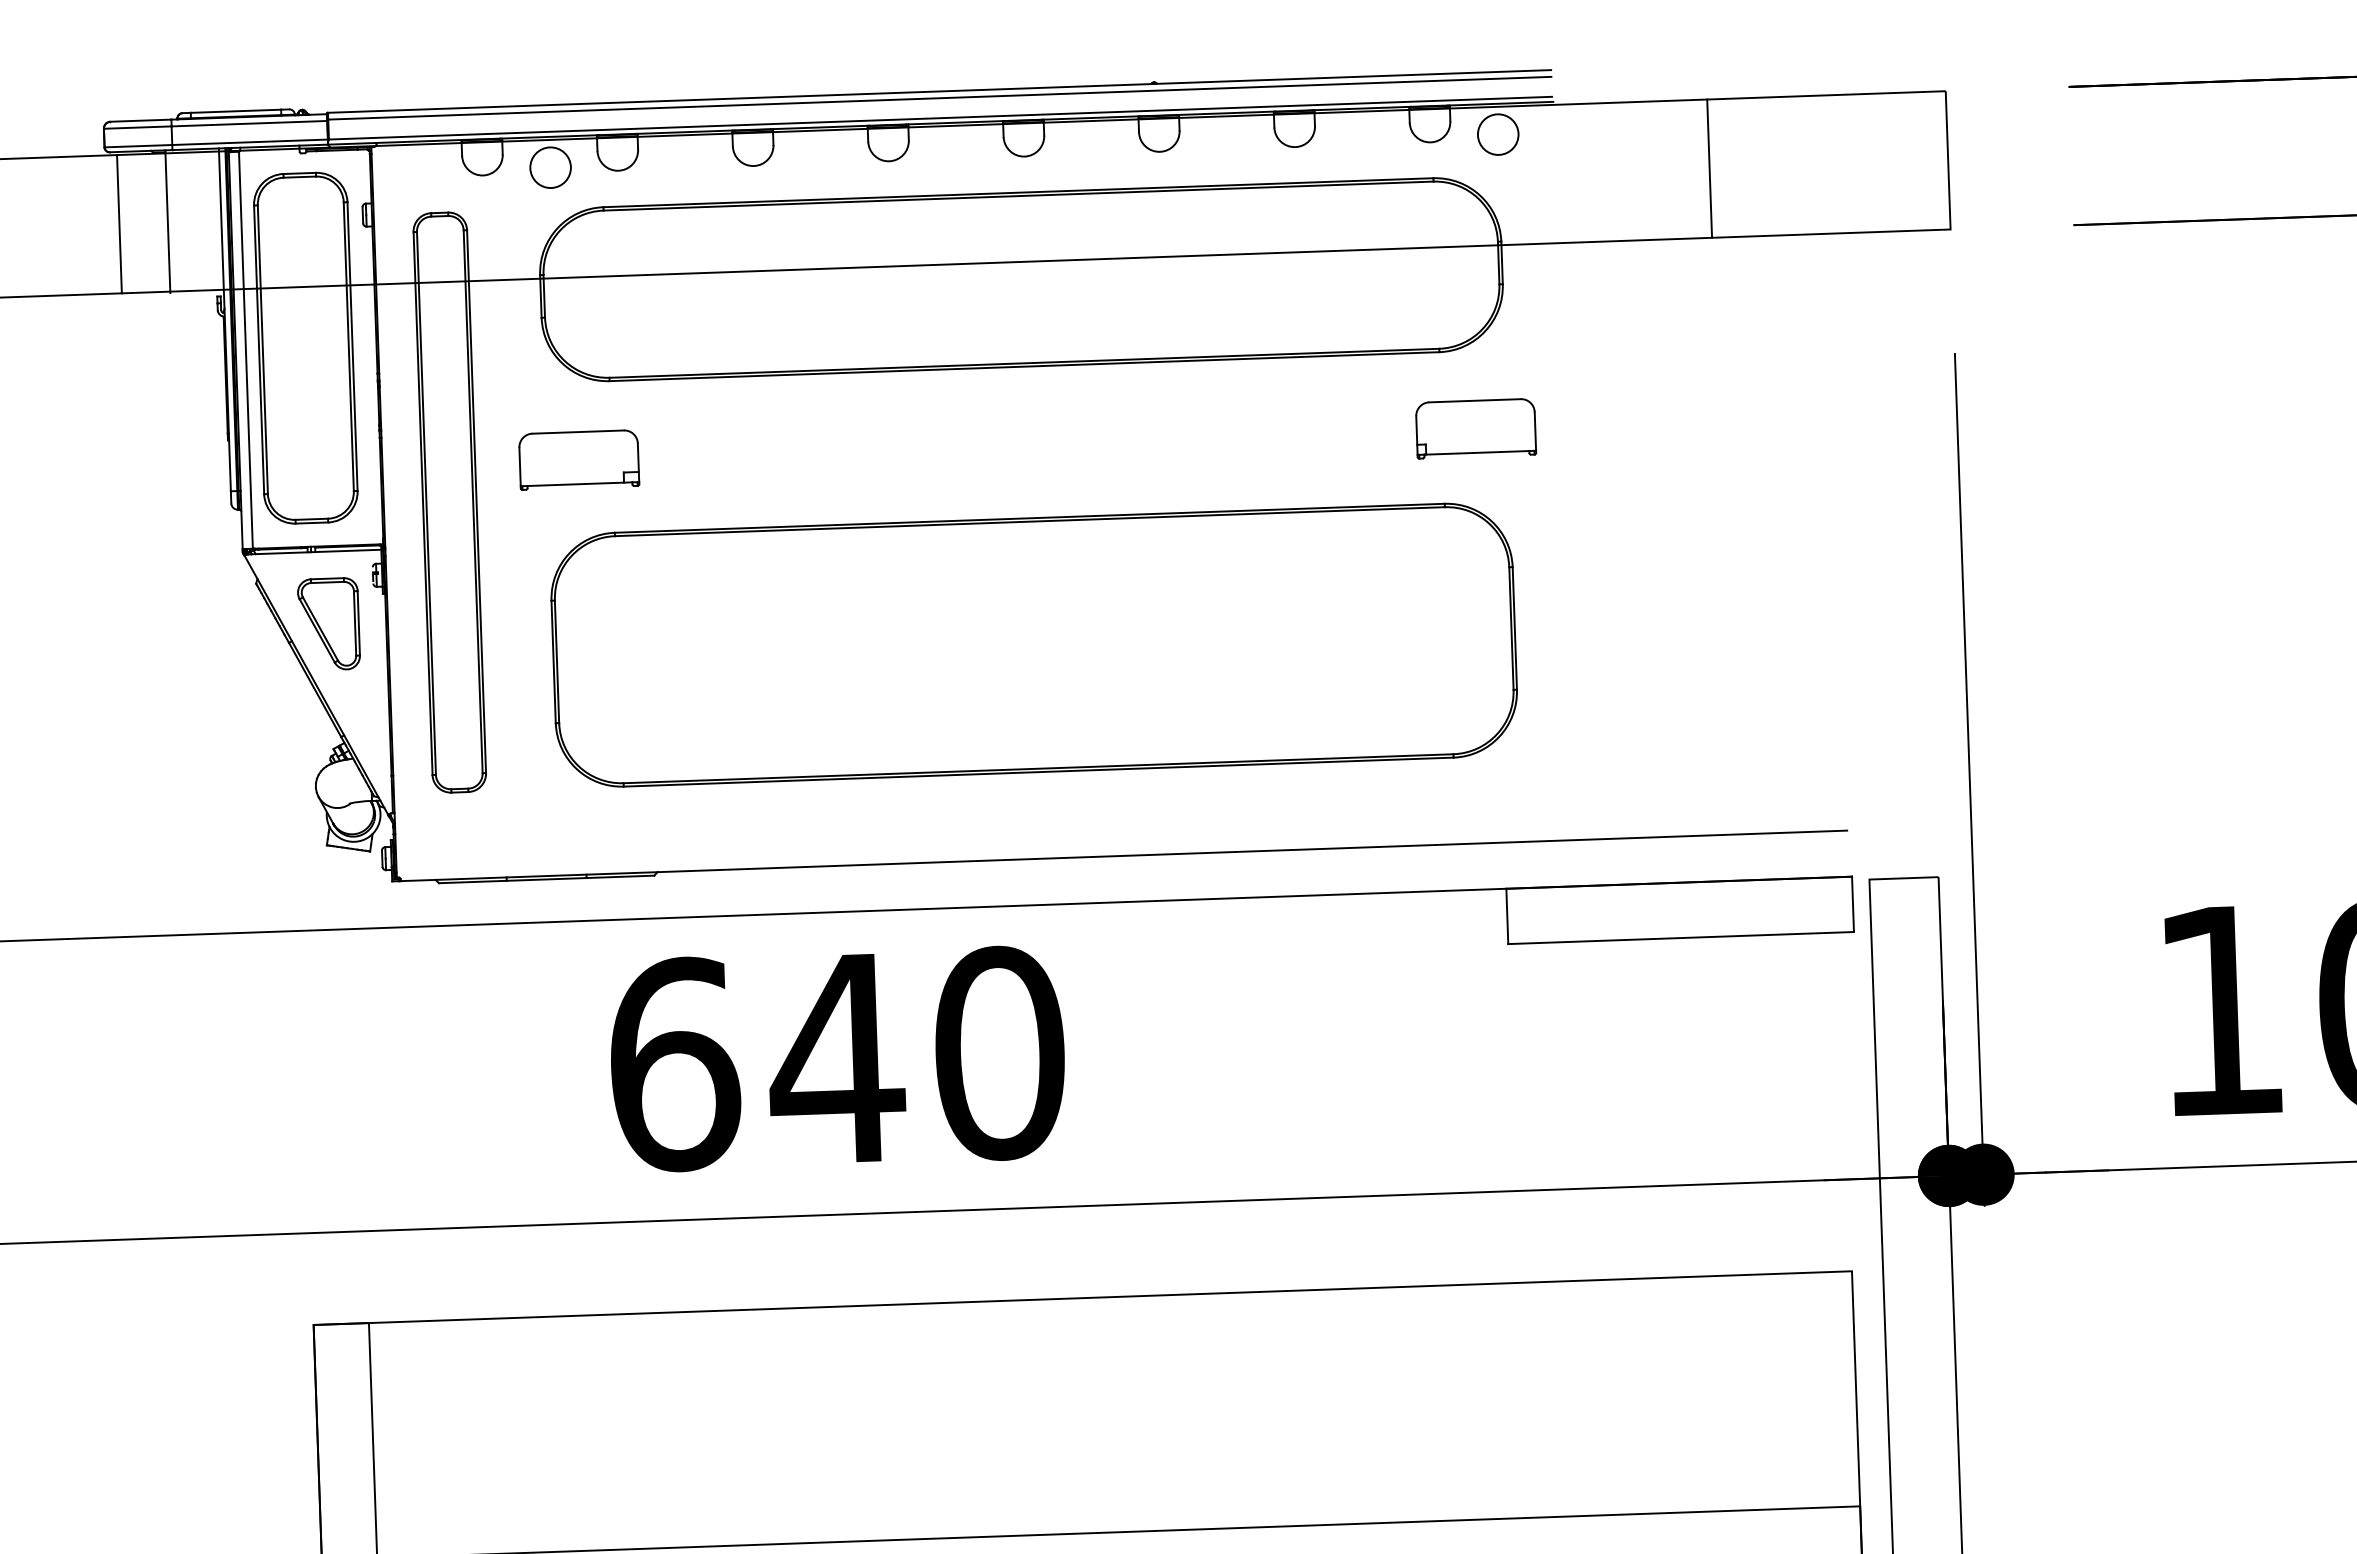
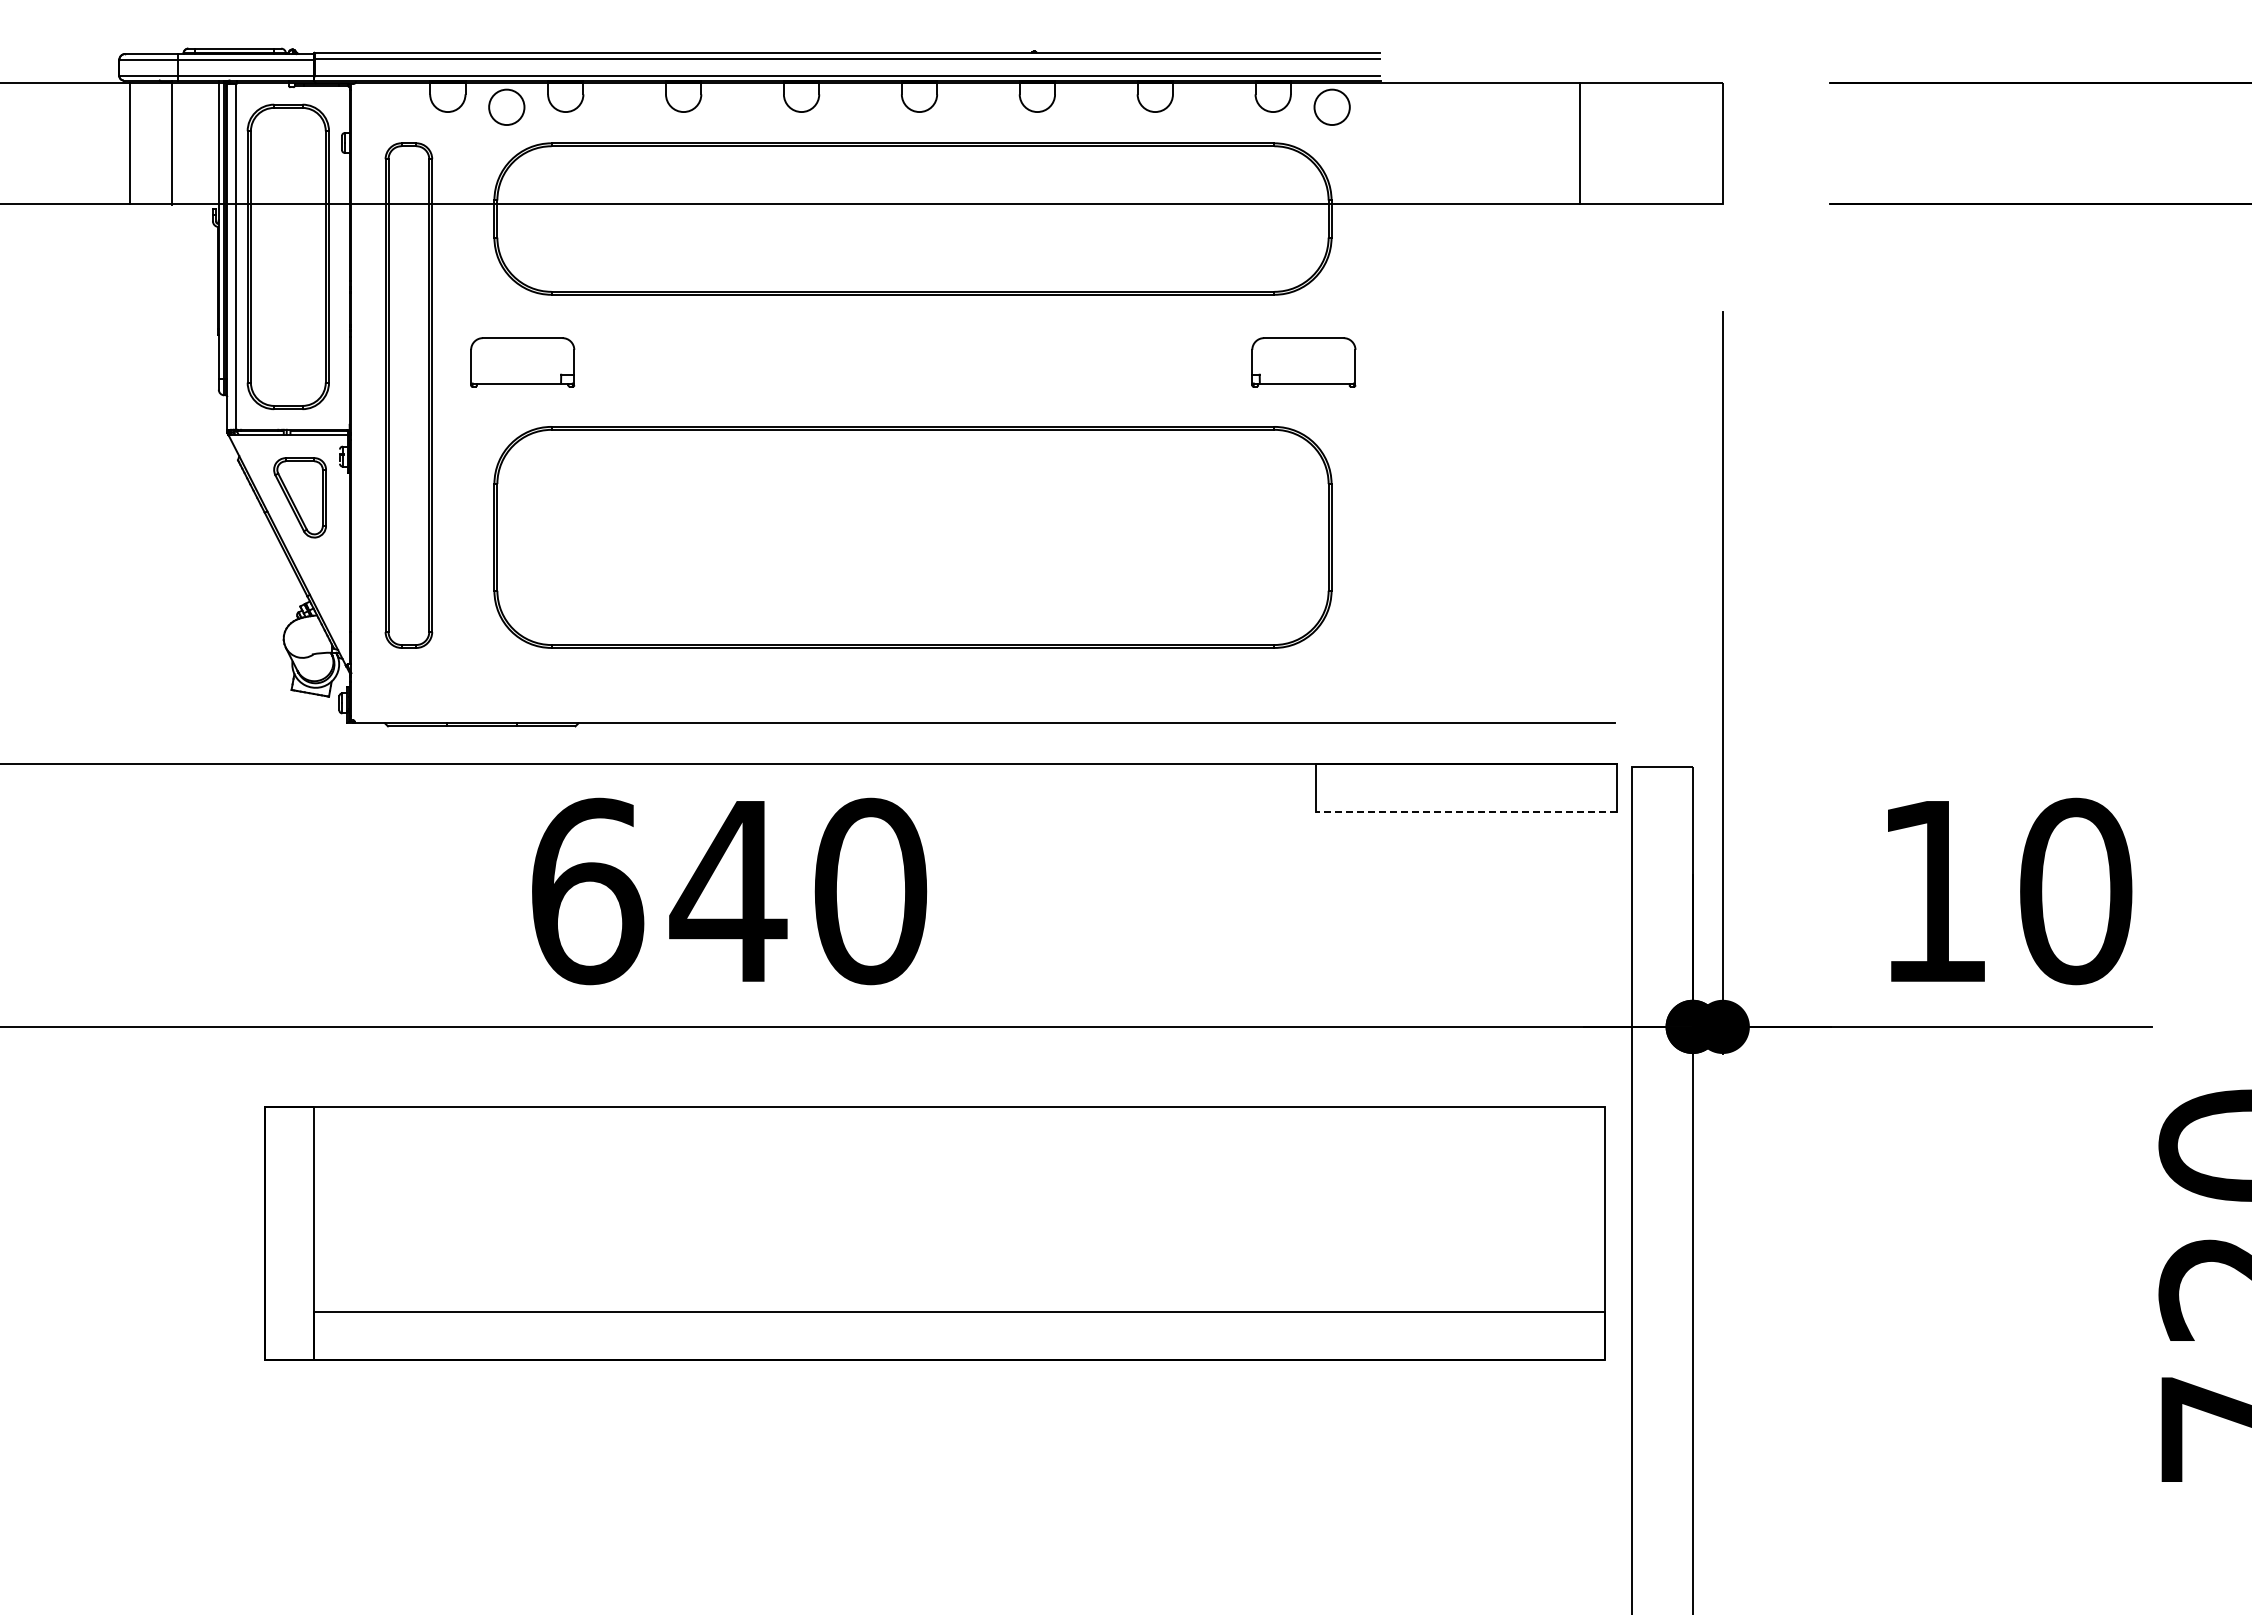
line: (1710, 168) -> (1580, 143), moved
line: (1680, 937) -> (1466, 811), solid -> dashed

